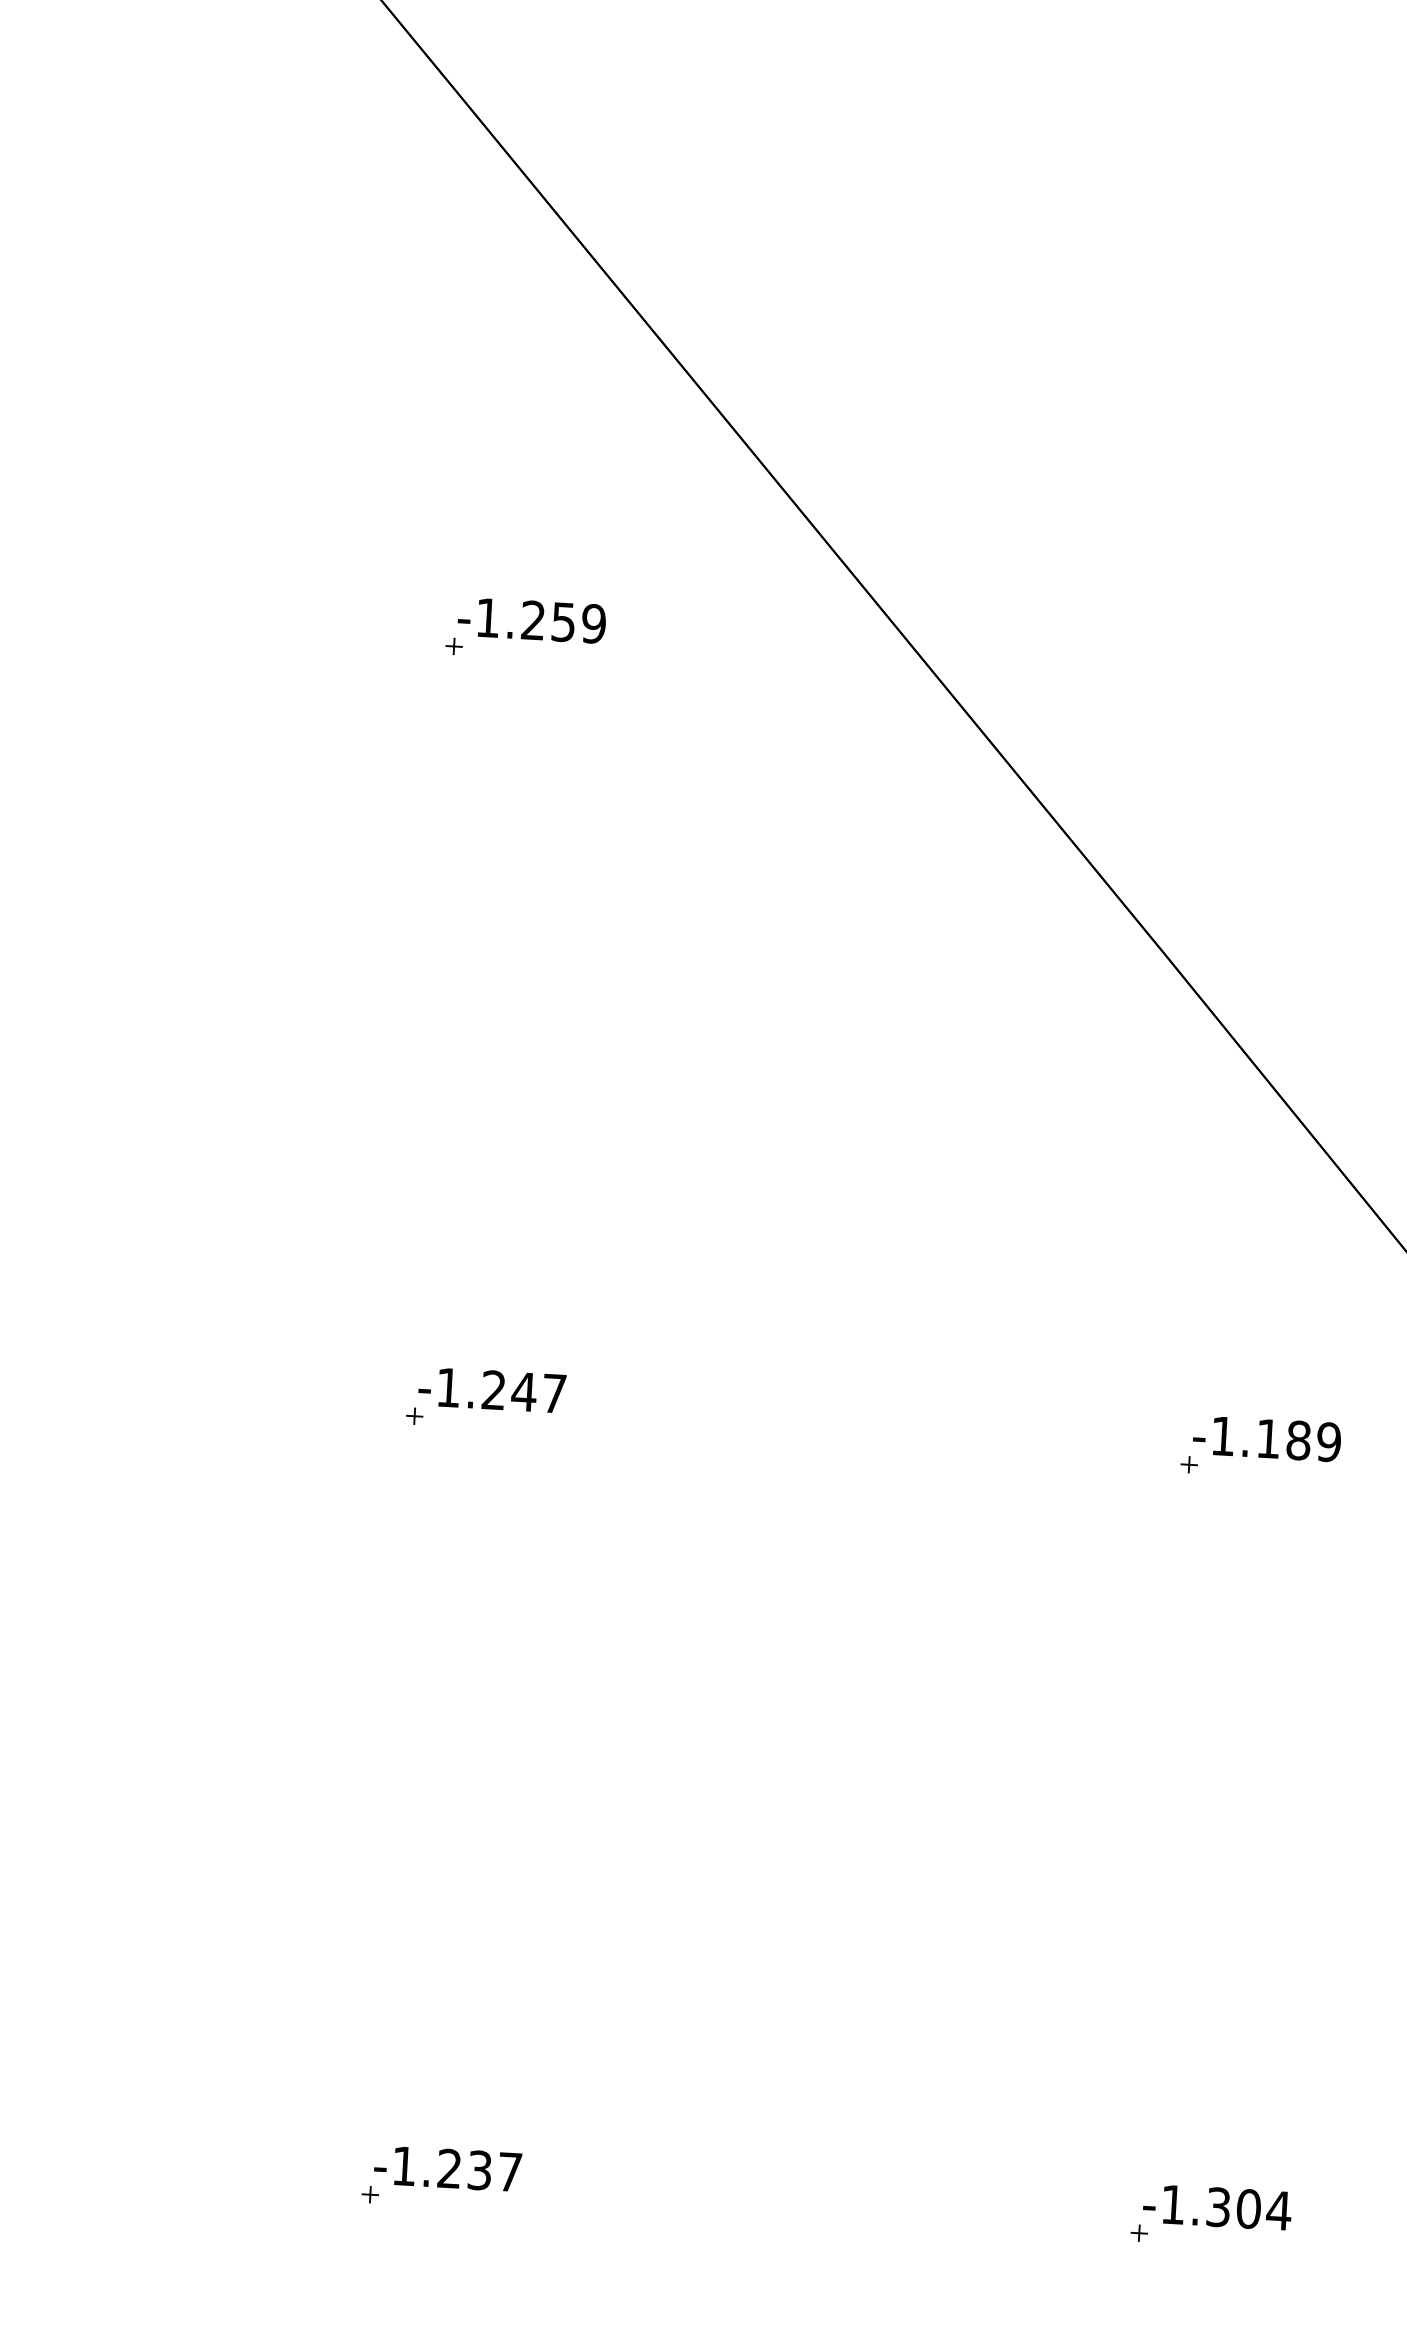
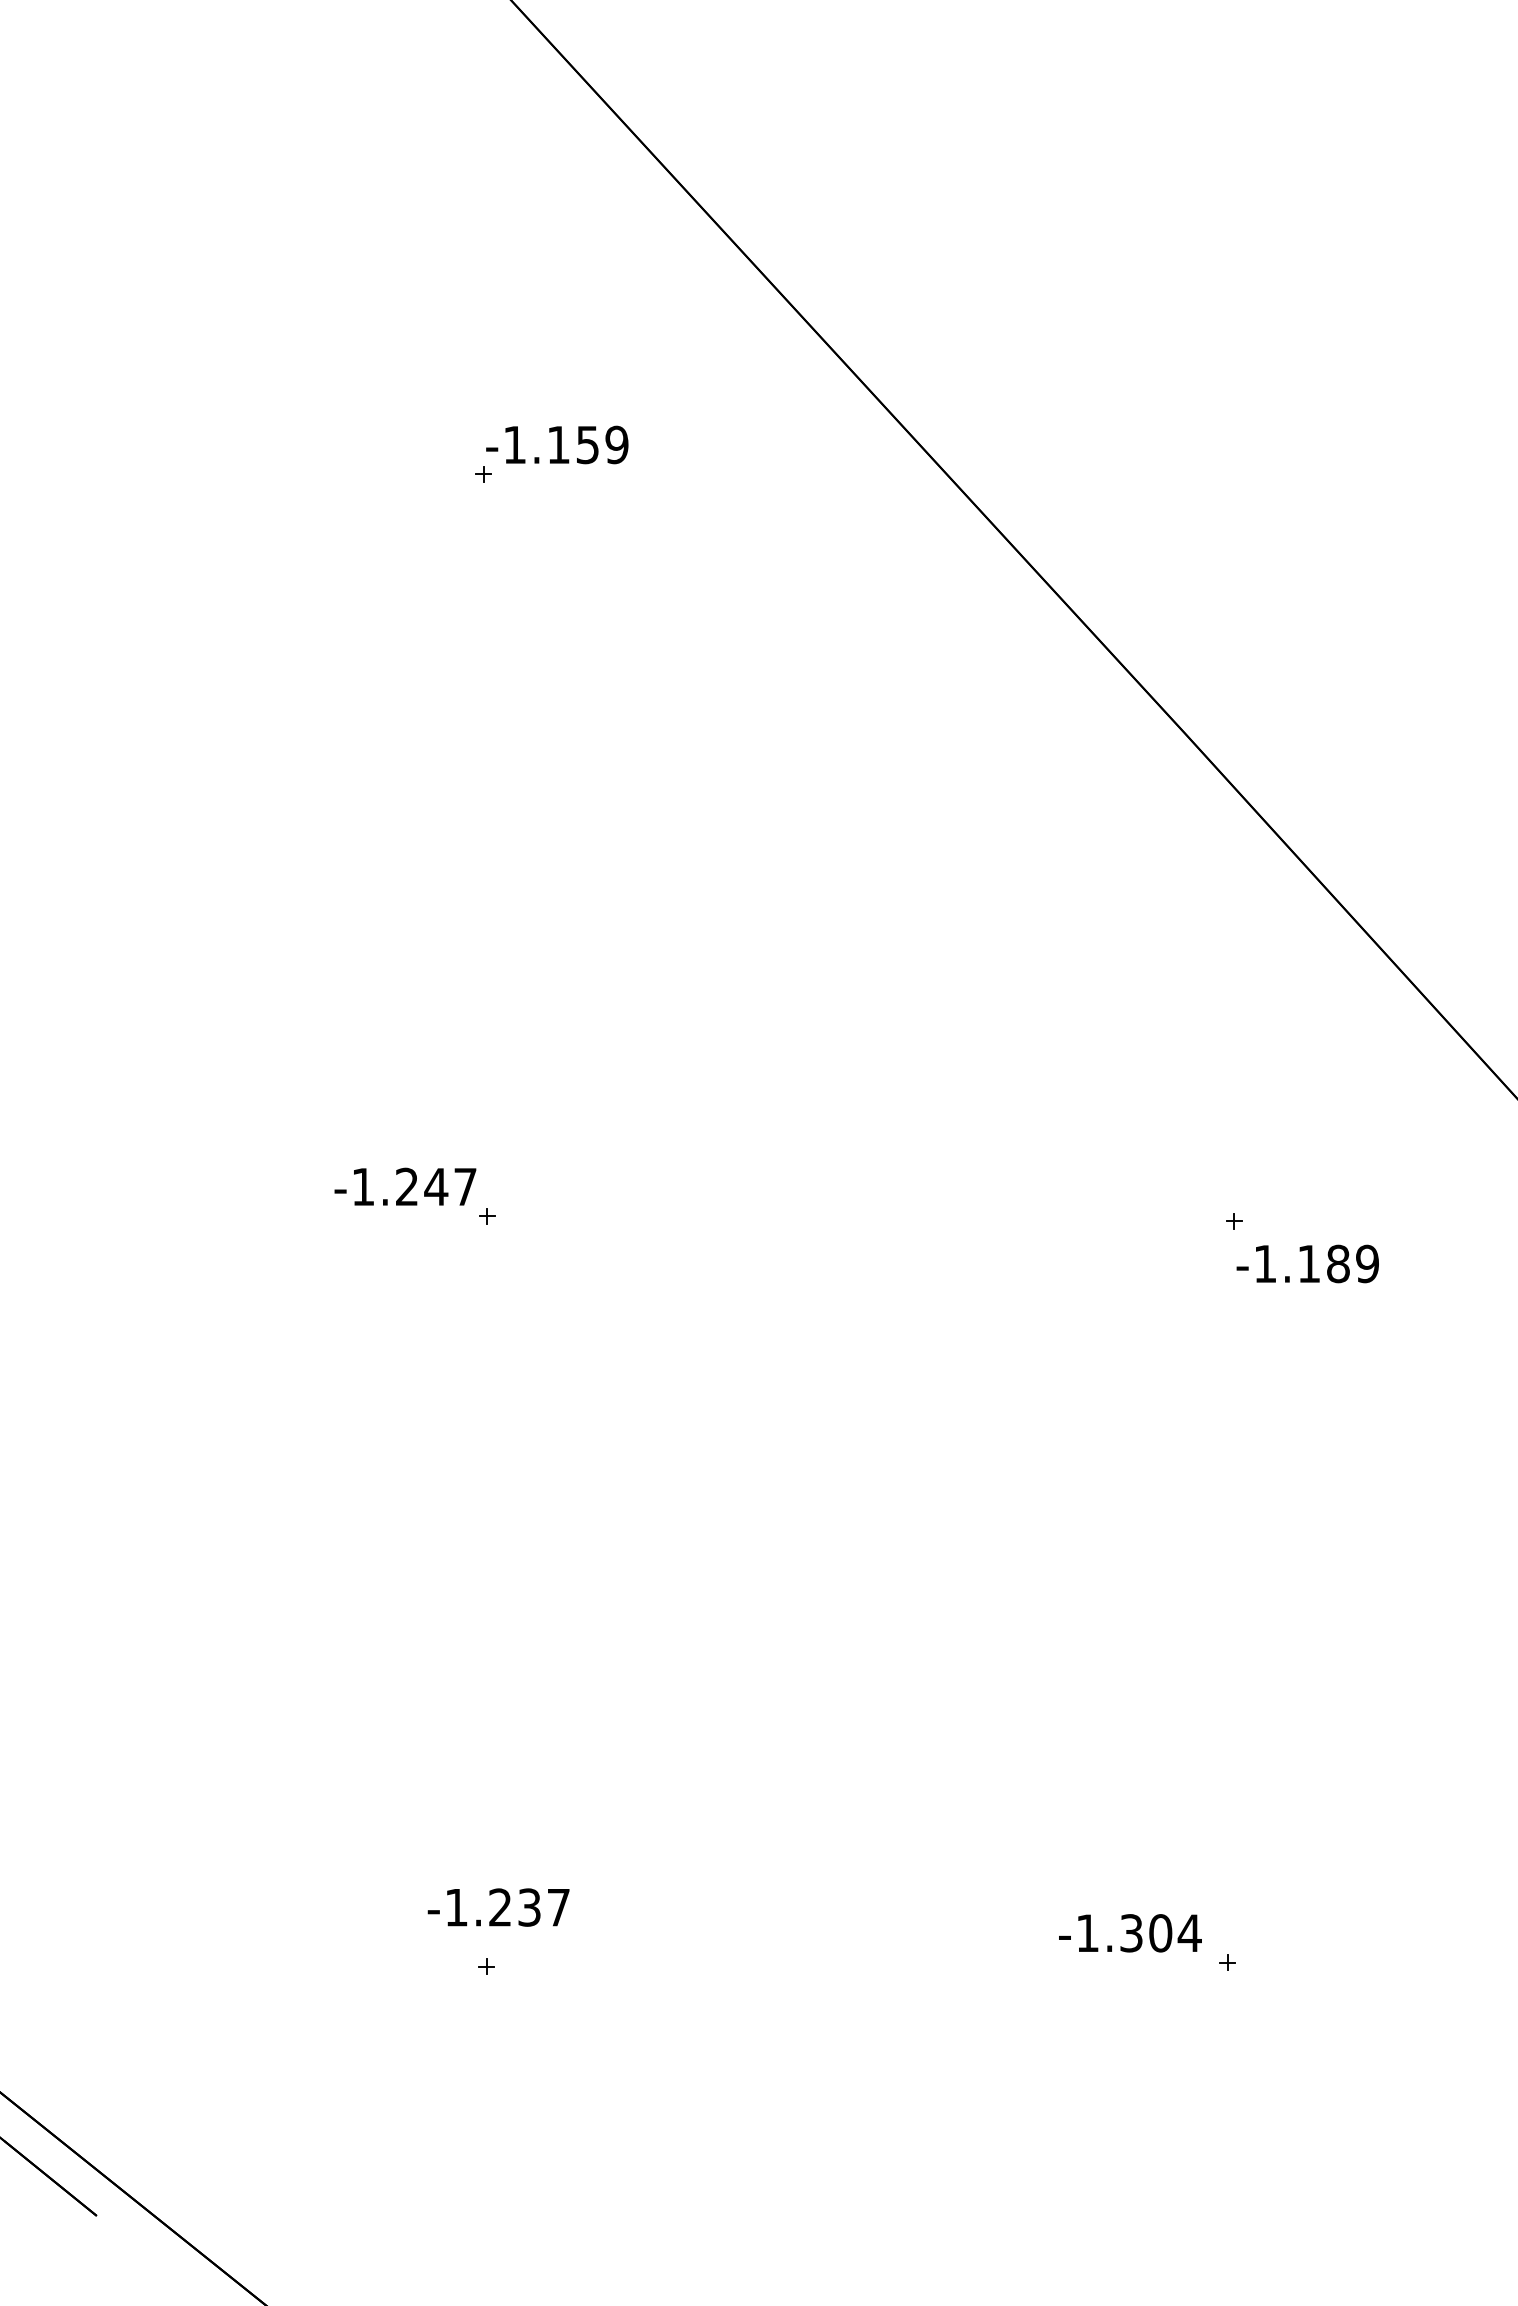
text: (533, 620) -> (558, 444), -1.259 -> -1.159
text: (492, 1389) -> (405, 1186), moved
text: (1266, 1438) -> (1307, 1263), moved
text: (447, 2168) -> (498, 1907), moved
text: (1217, 2207) -> (1130, 1933), moved

